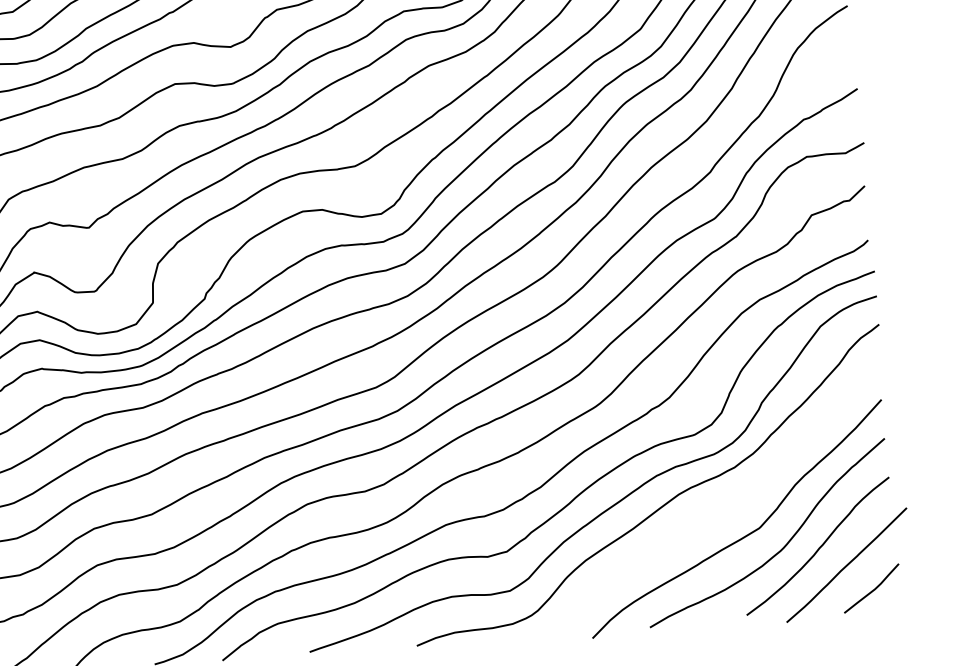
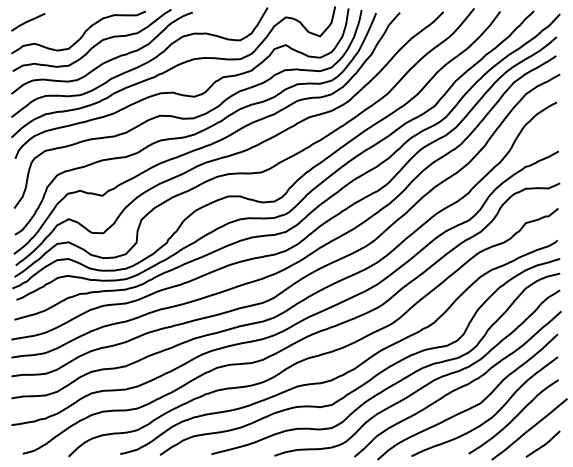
curve: (718, 504) -> (457, 387), added

